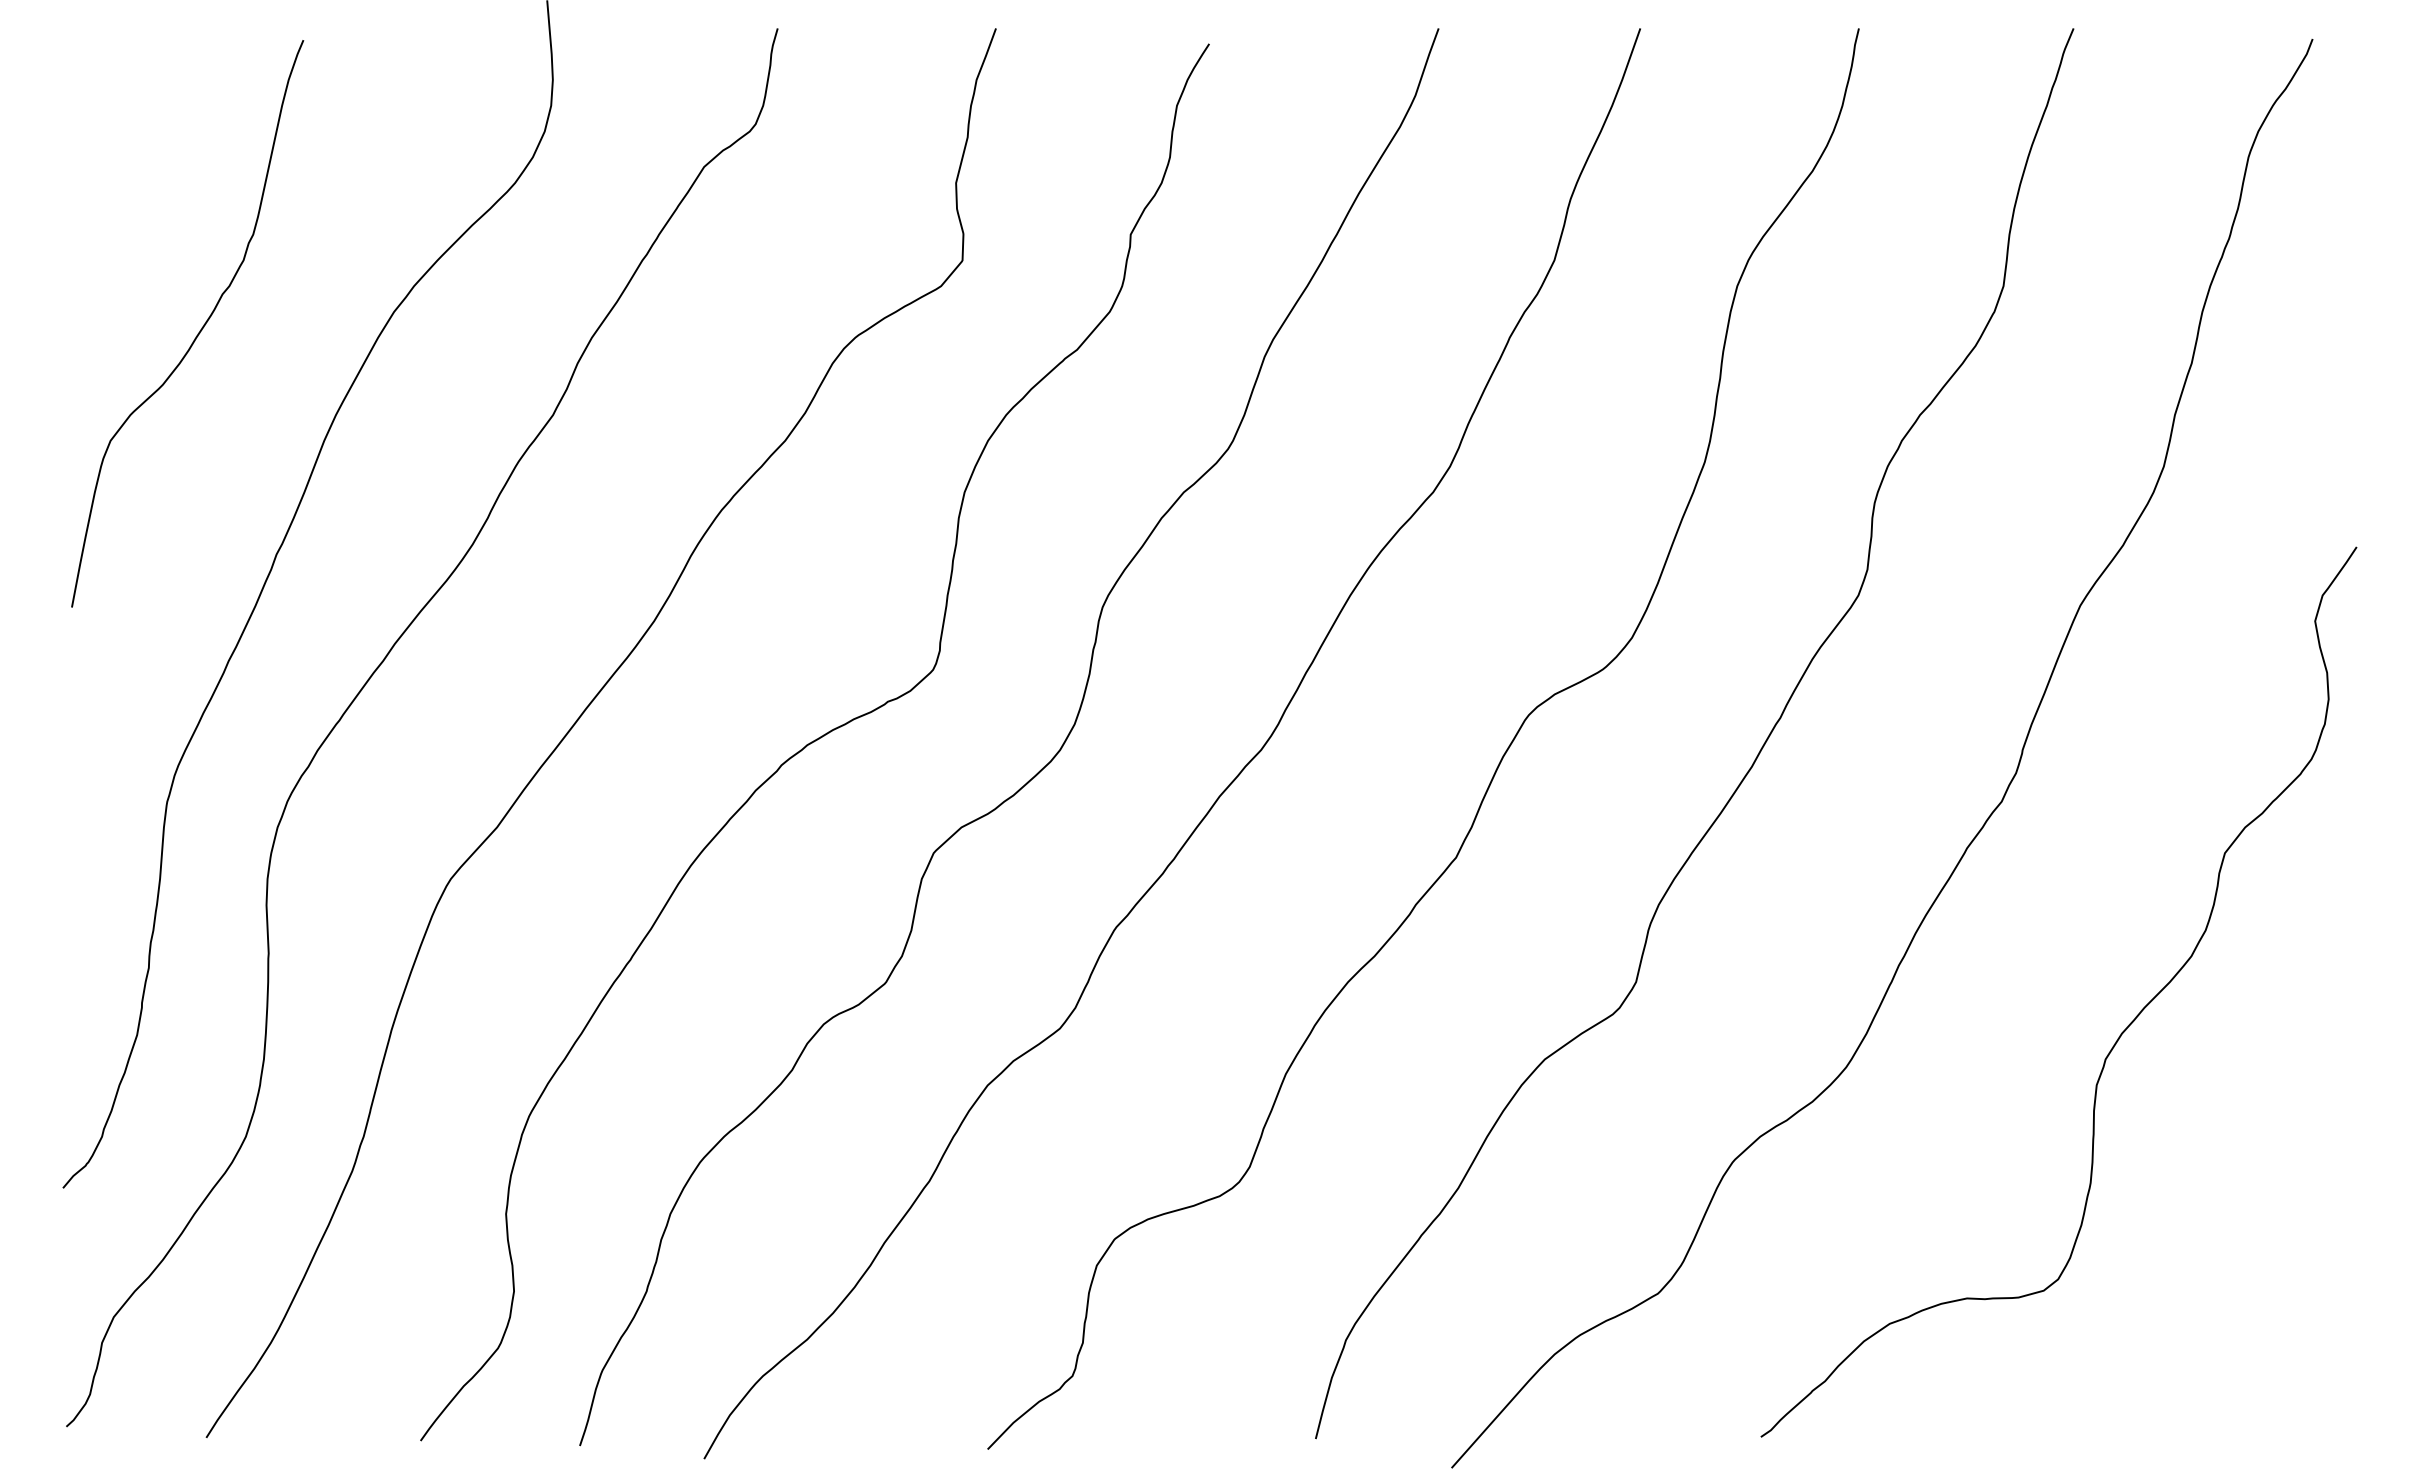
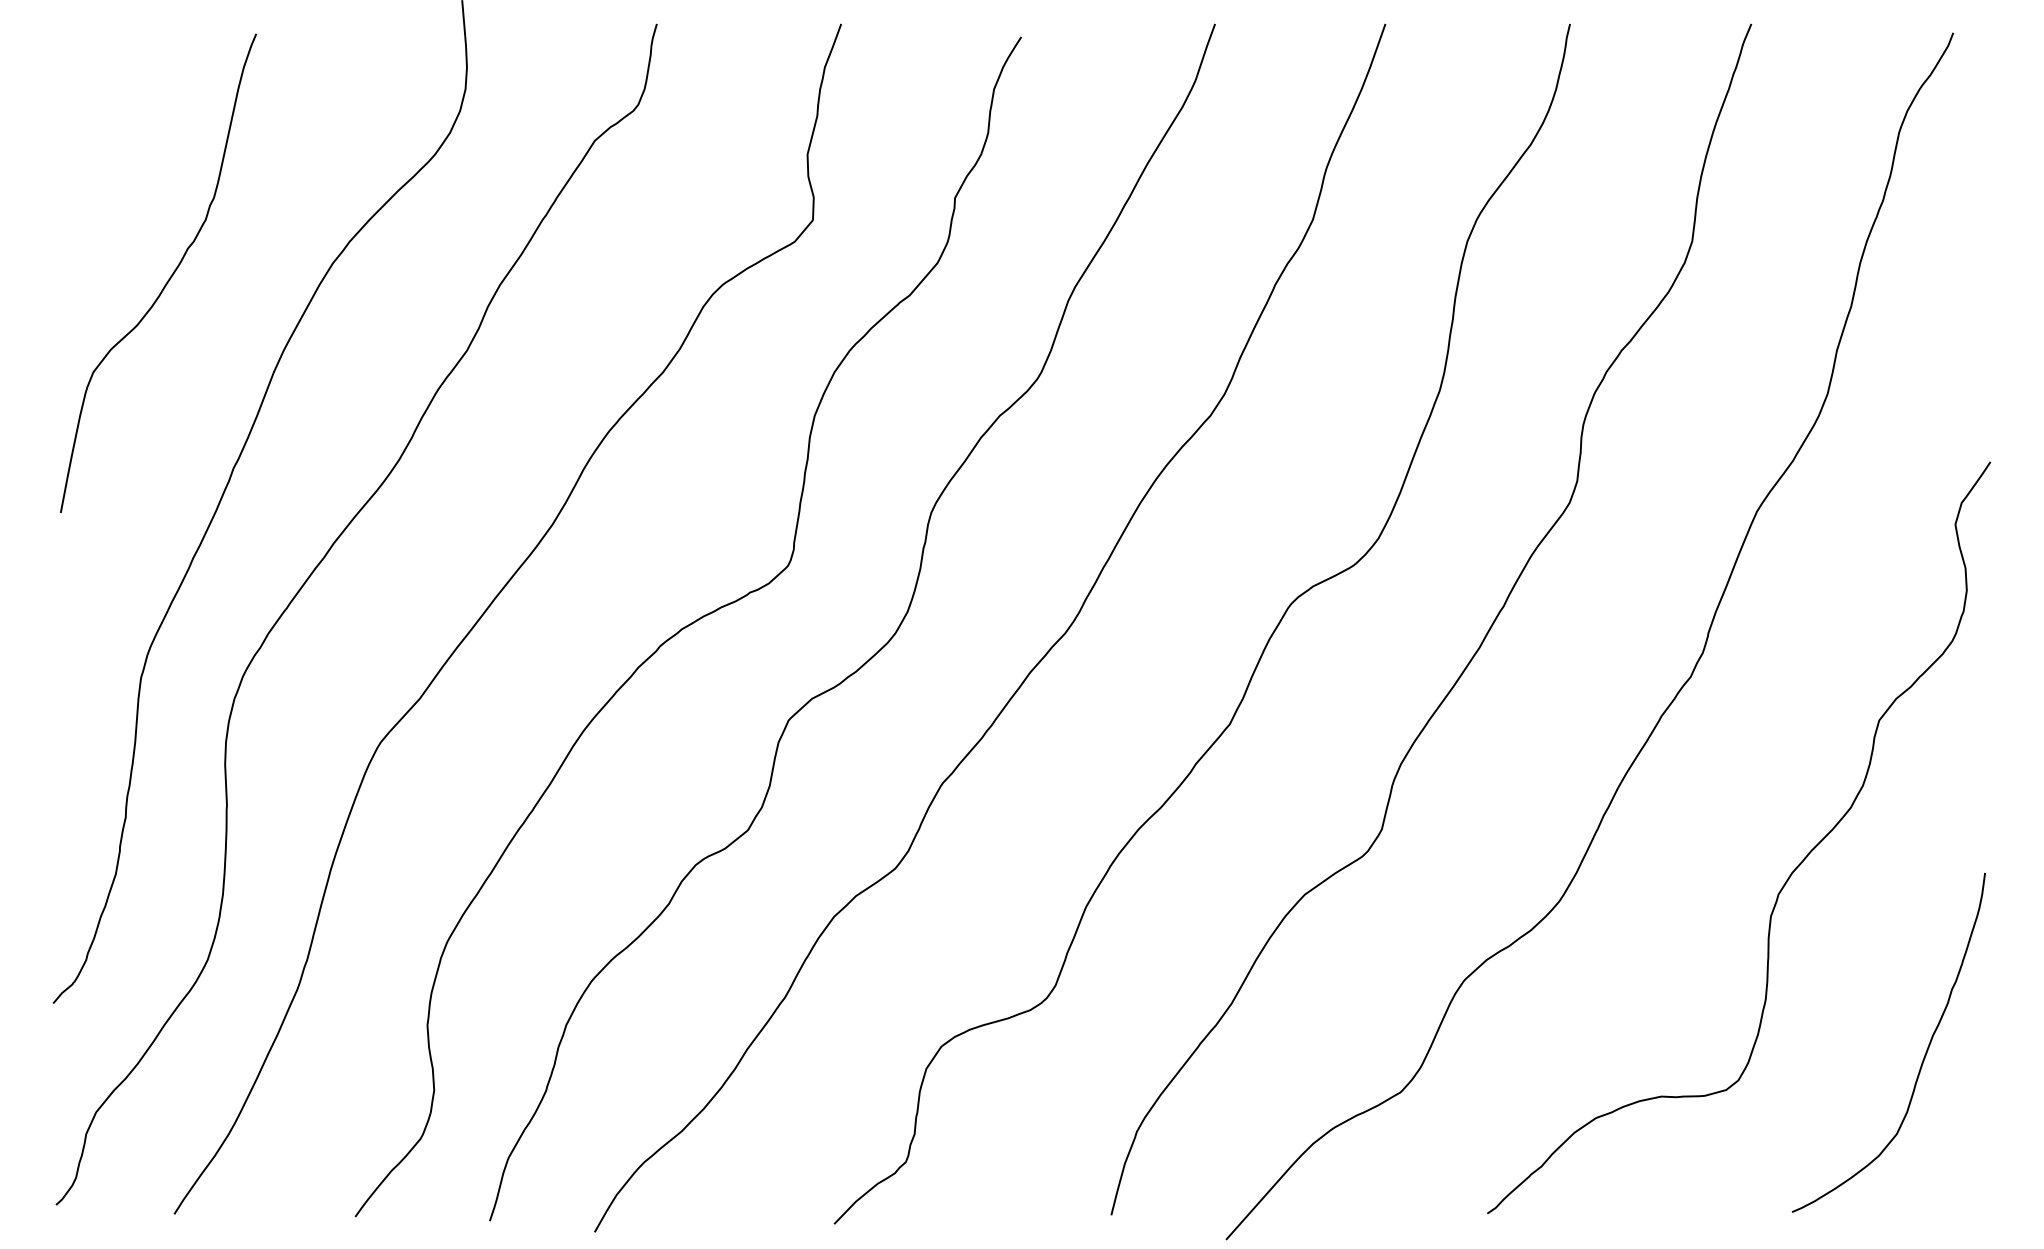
curve: (2278, 1249) -> (1924, 1055), added

